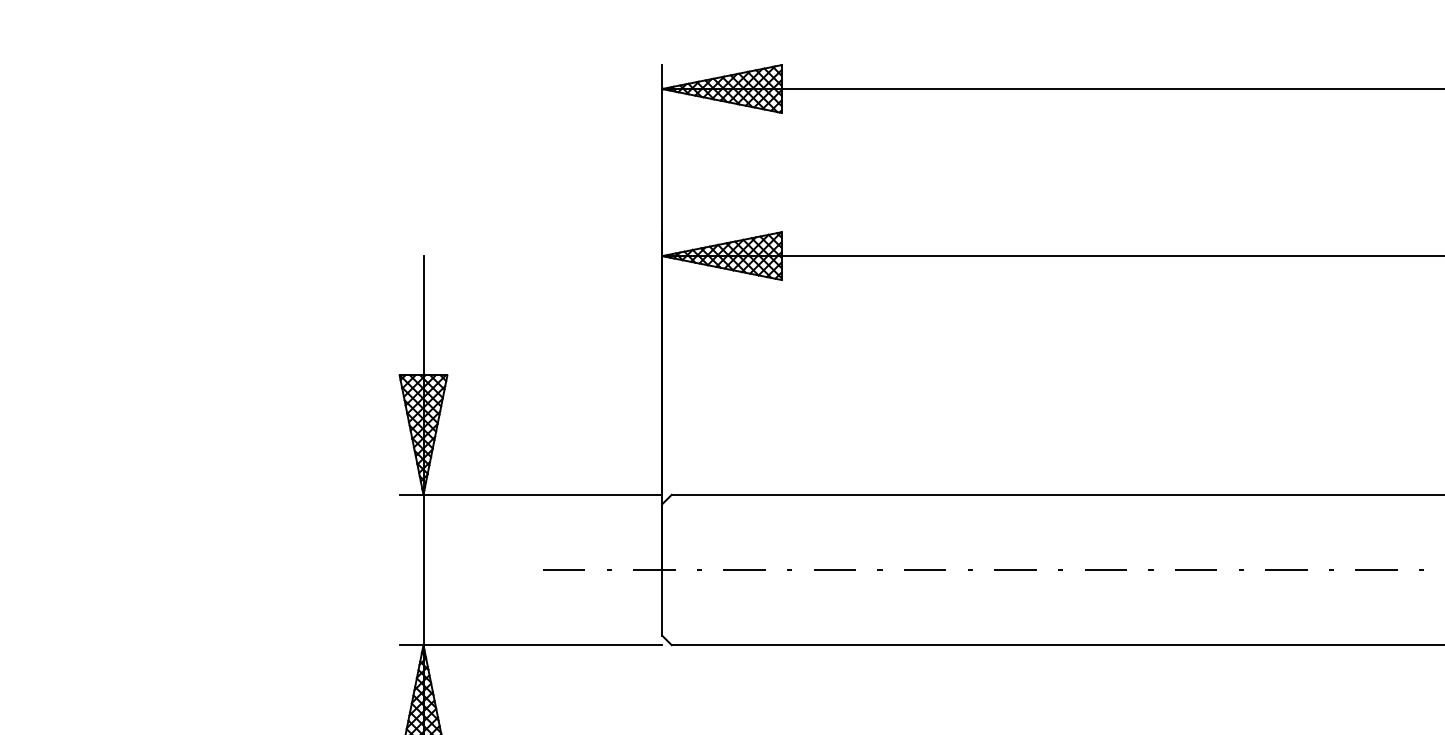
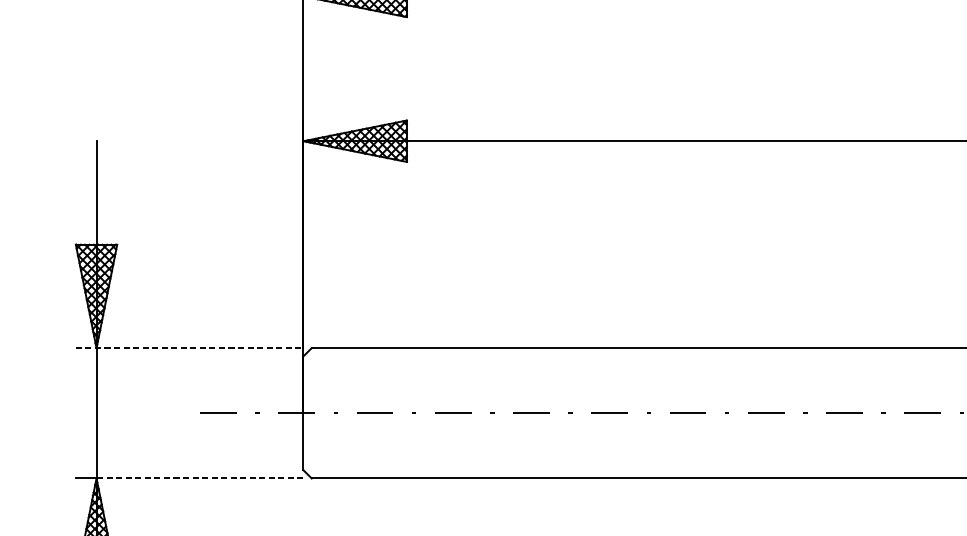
line: (531, 494) -> (190, 347), solid -> dashed
line: (542, 645) -> (199, 478), solid -> dashed

